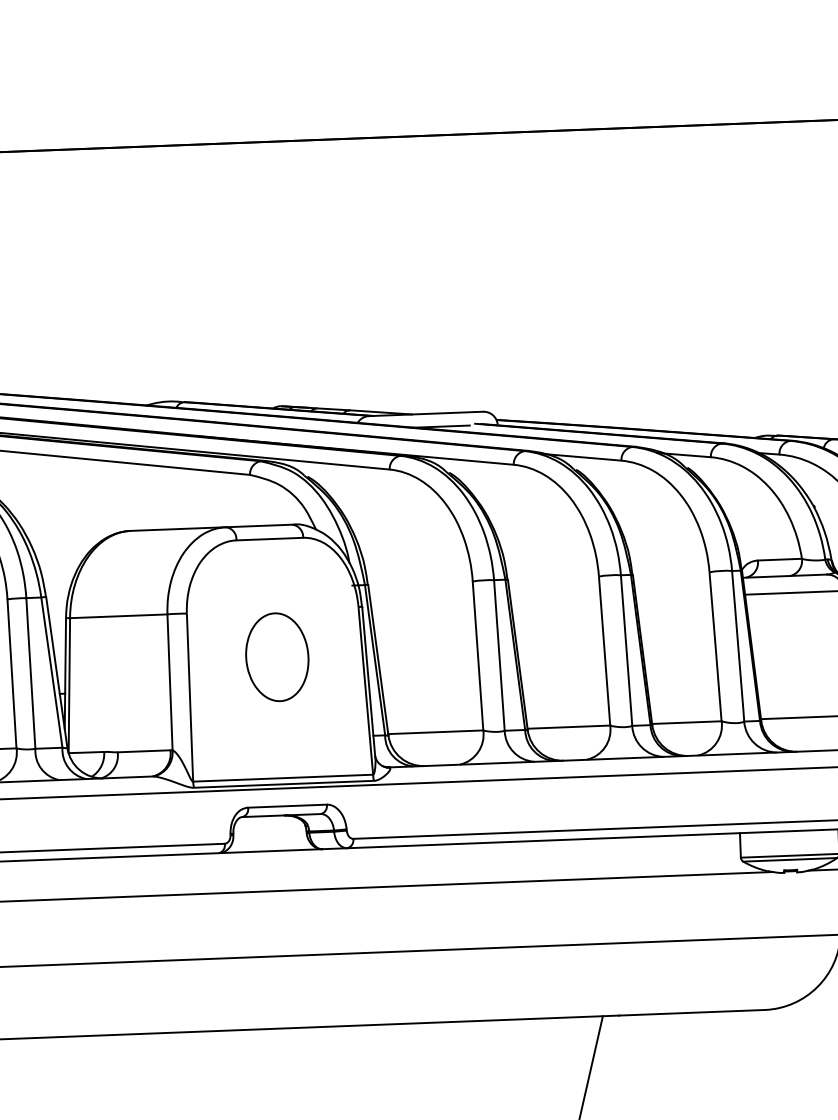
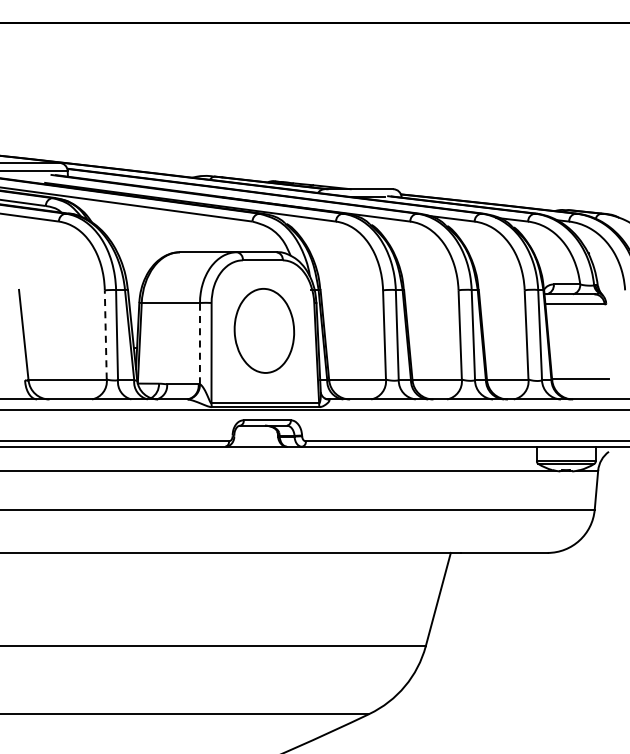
part: (277, 657) -> (264, 331), size x1.6
line: (11, 673) -> (105, 334), solid -> dashed
line: (169, 682) -> (199, 343), solid -> dashed

